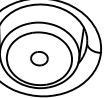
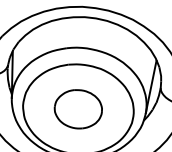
part: (39, 58) -> (78, 108), size x1.67

